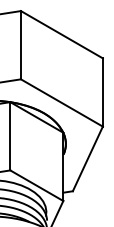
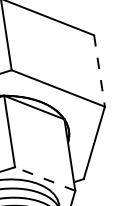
line: (102, 93) -> (99, 72), solid -> dashed
line: (36, 185) -> (44, 178), solid -> dashed

